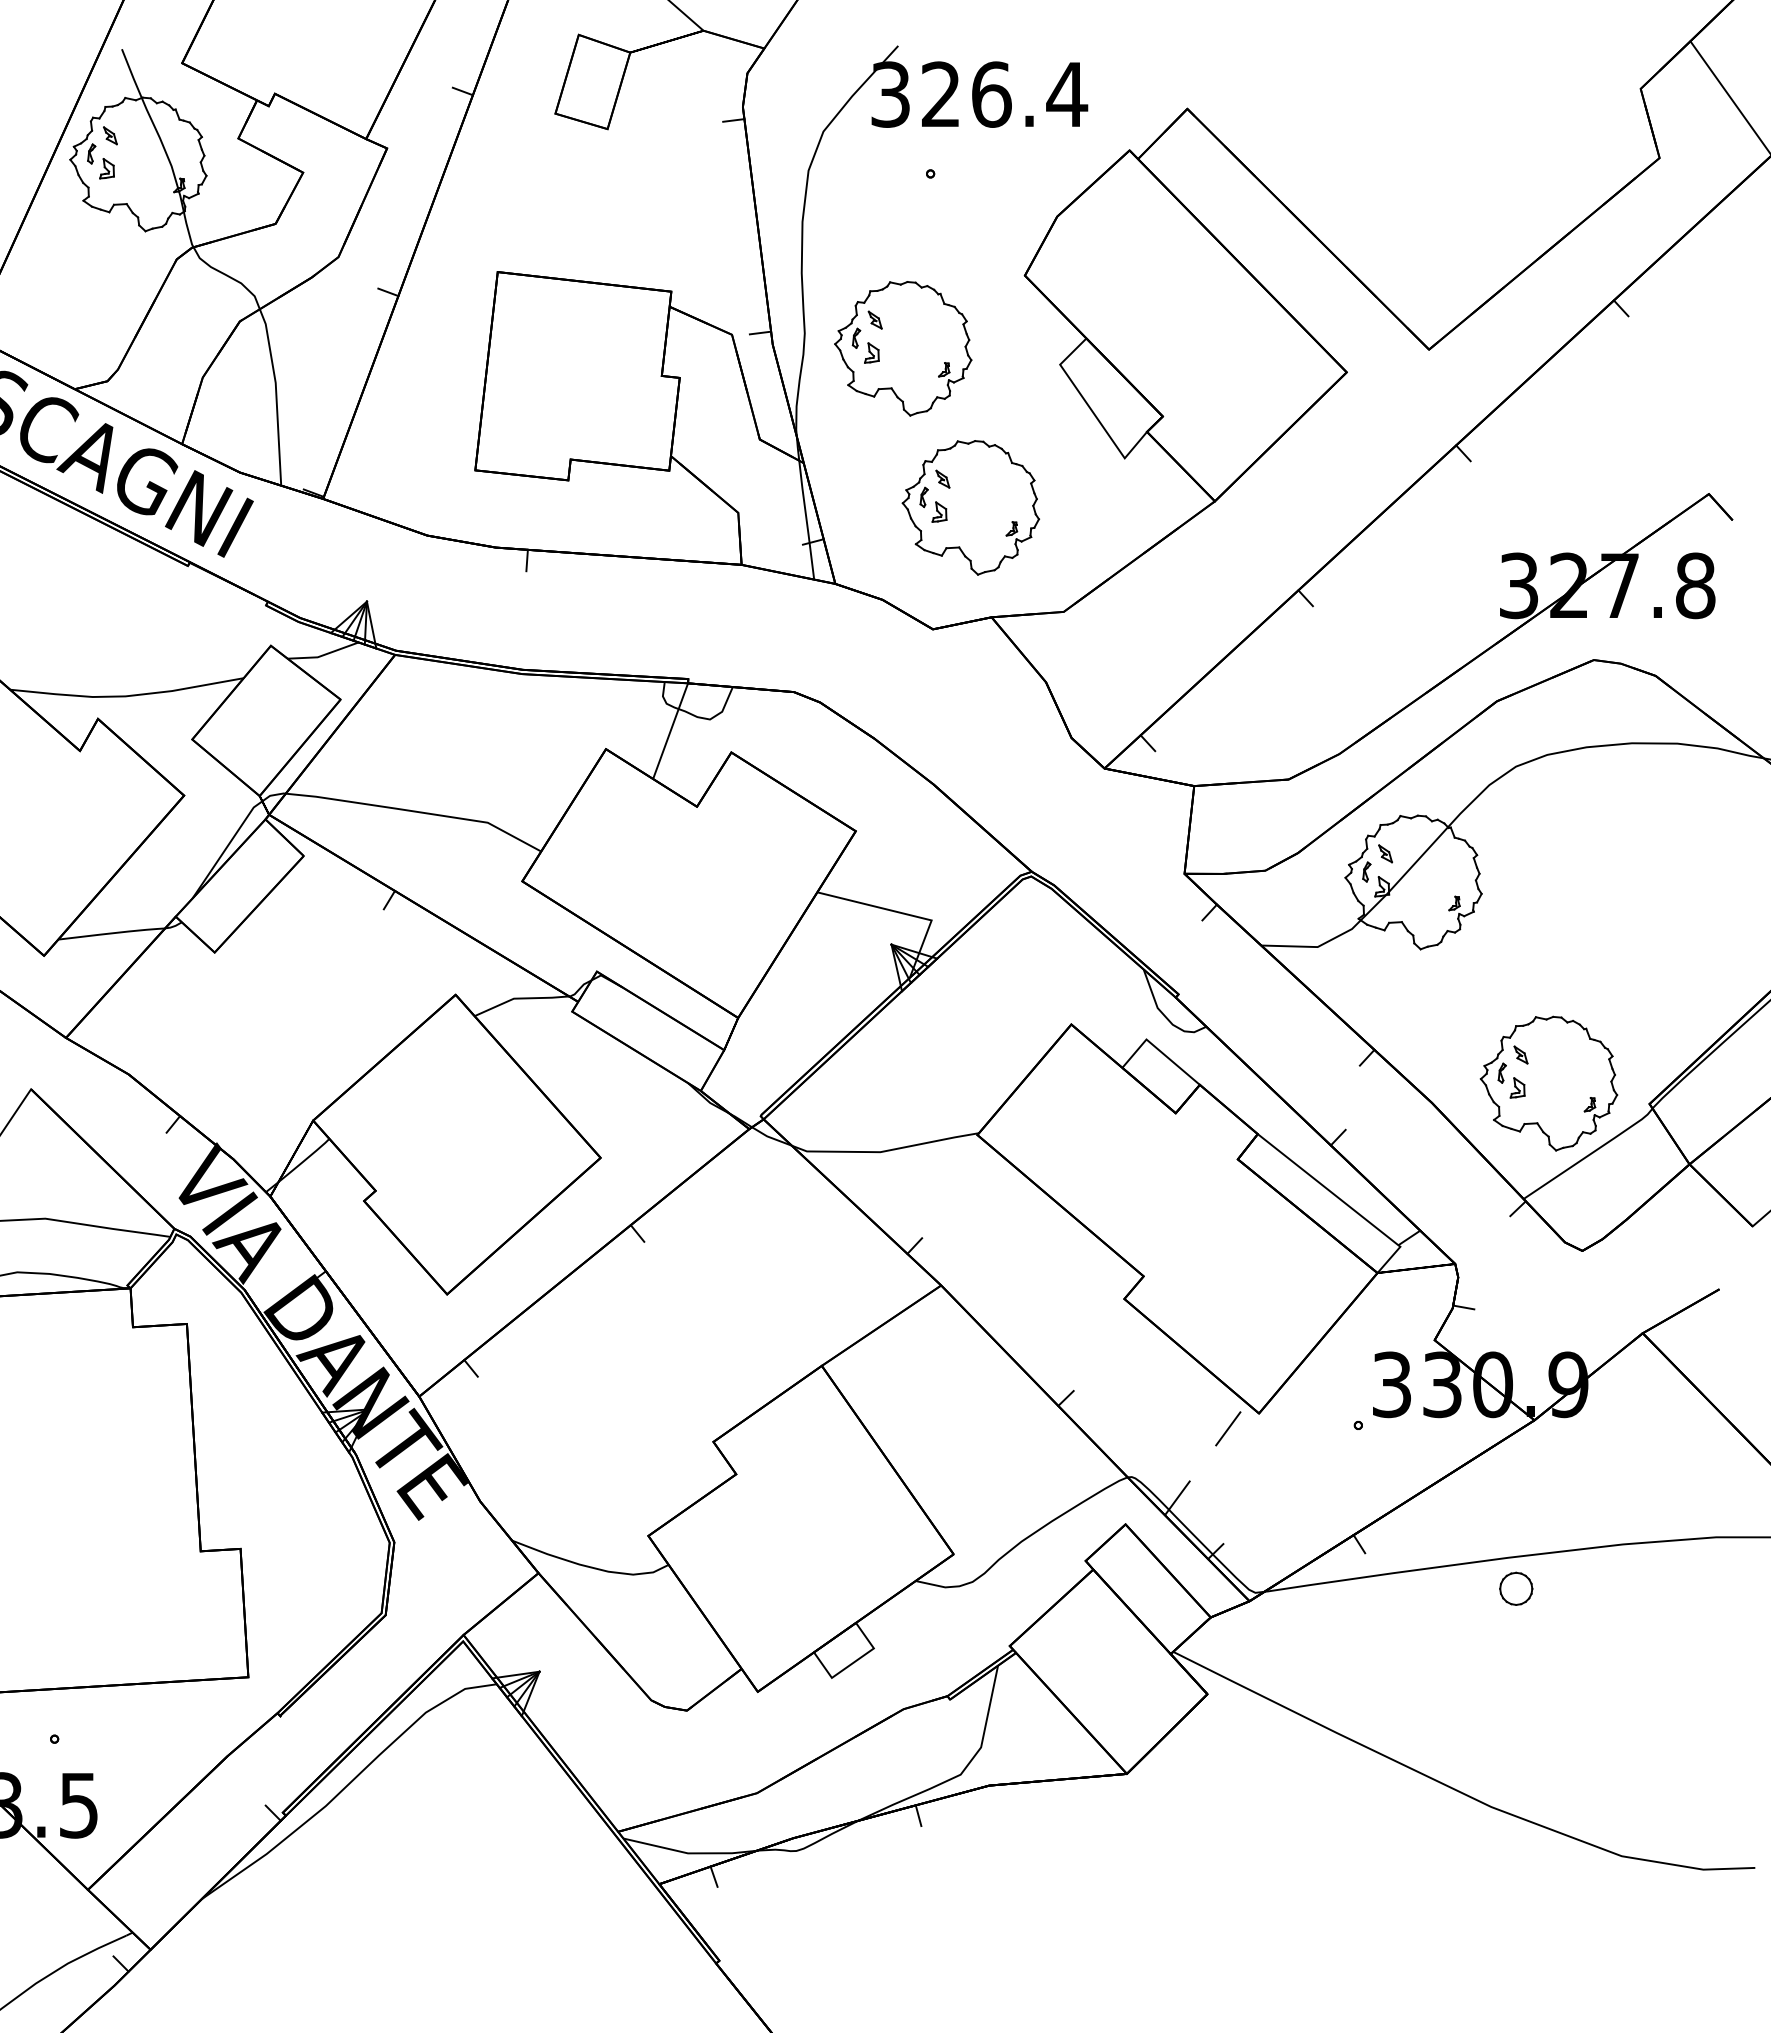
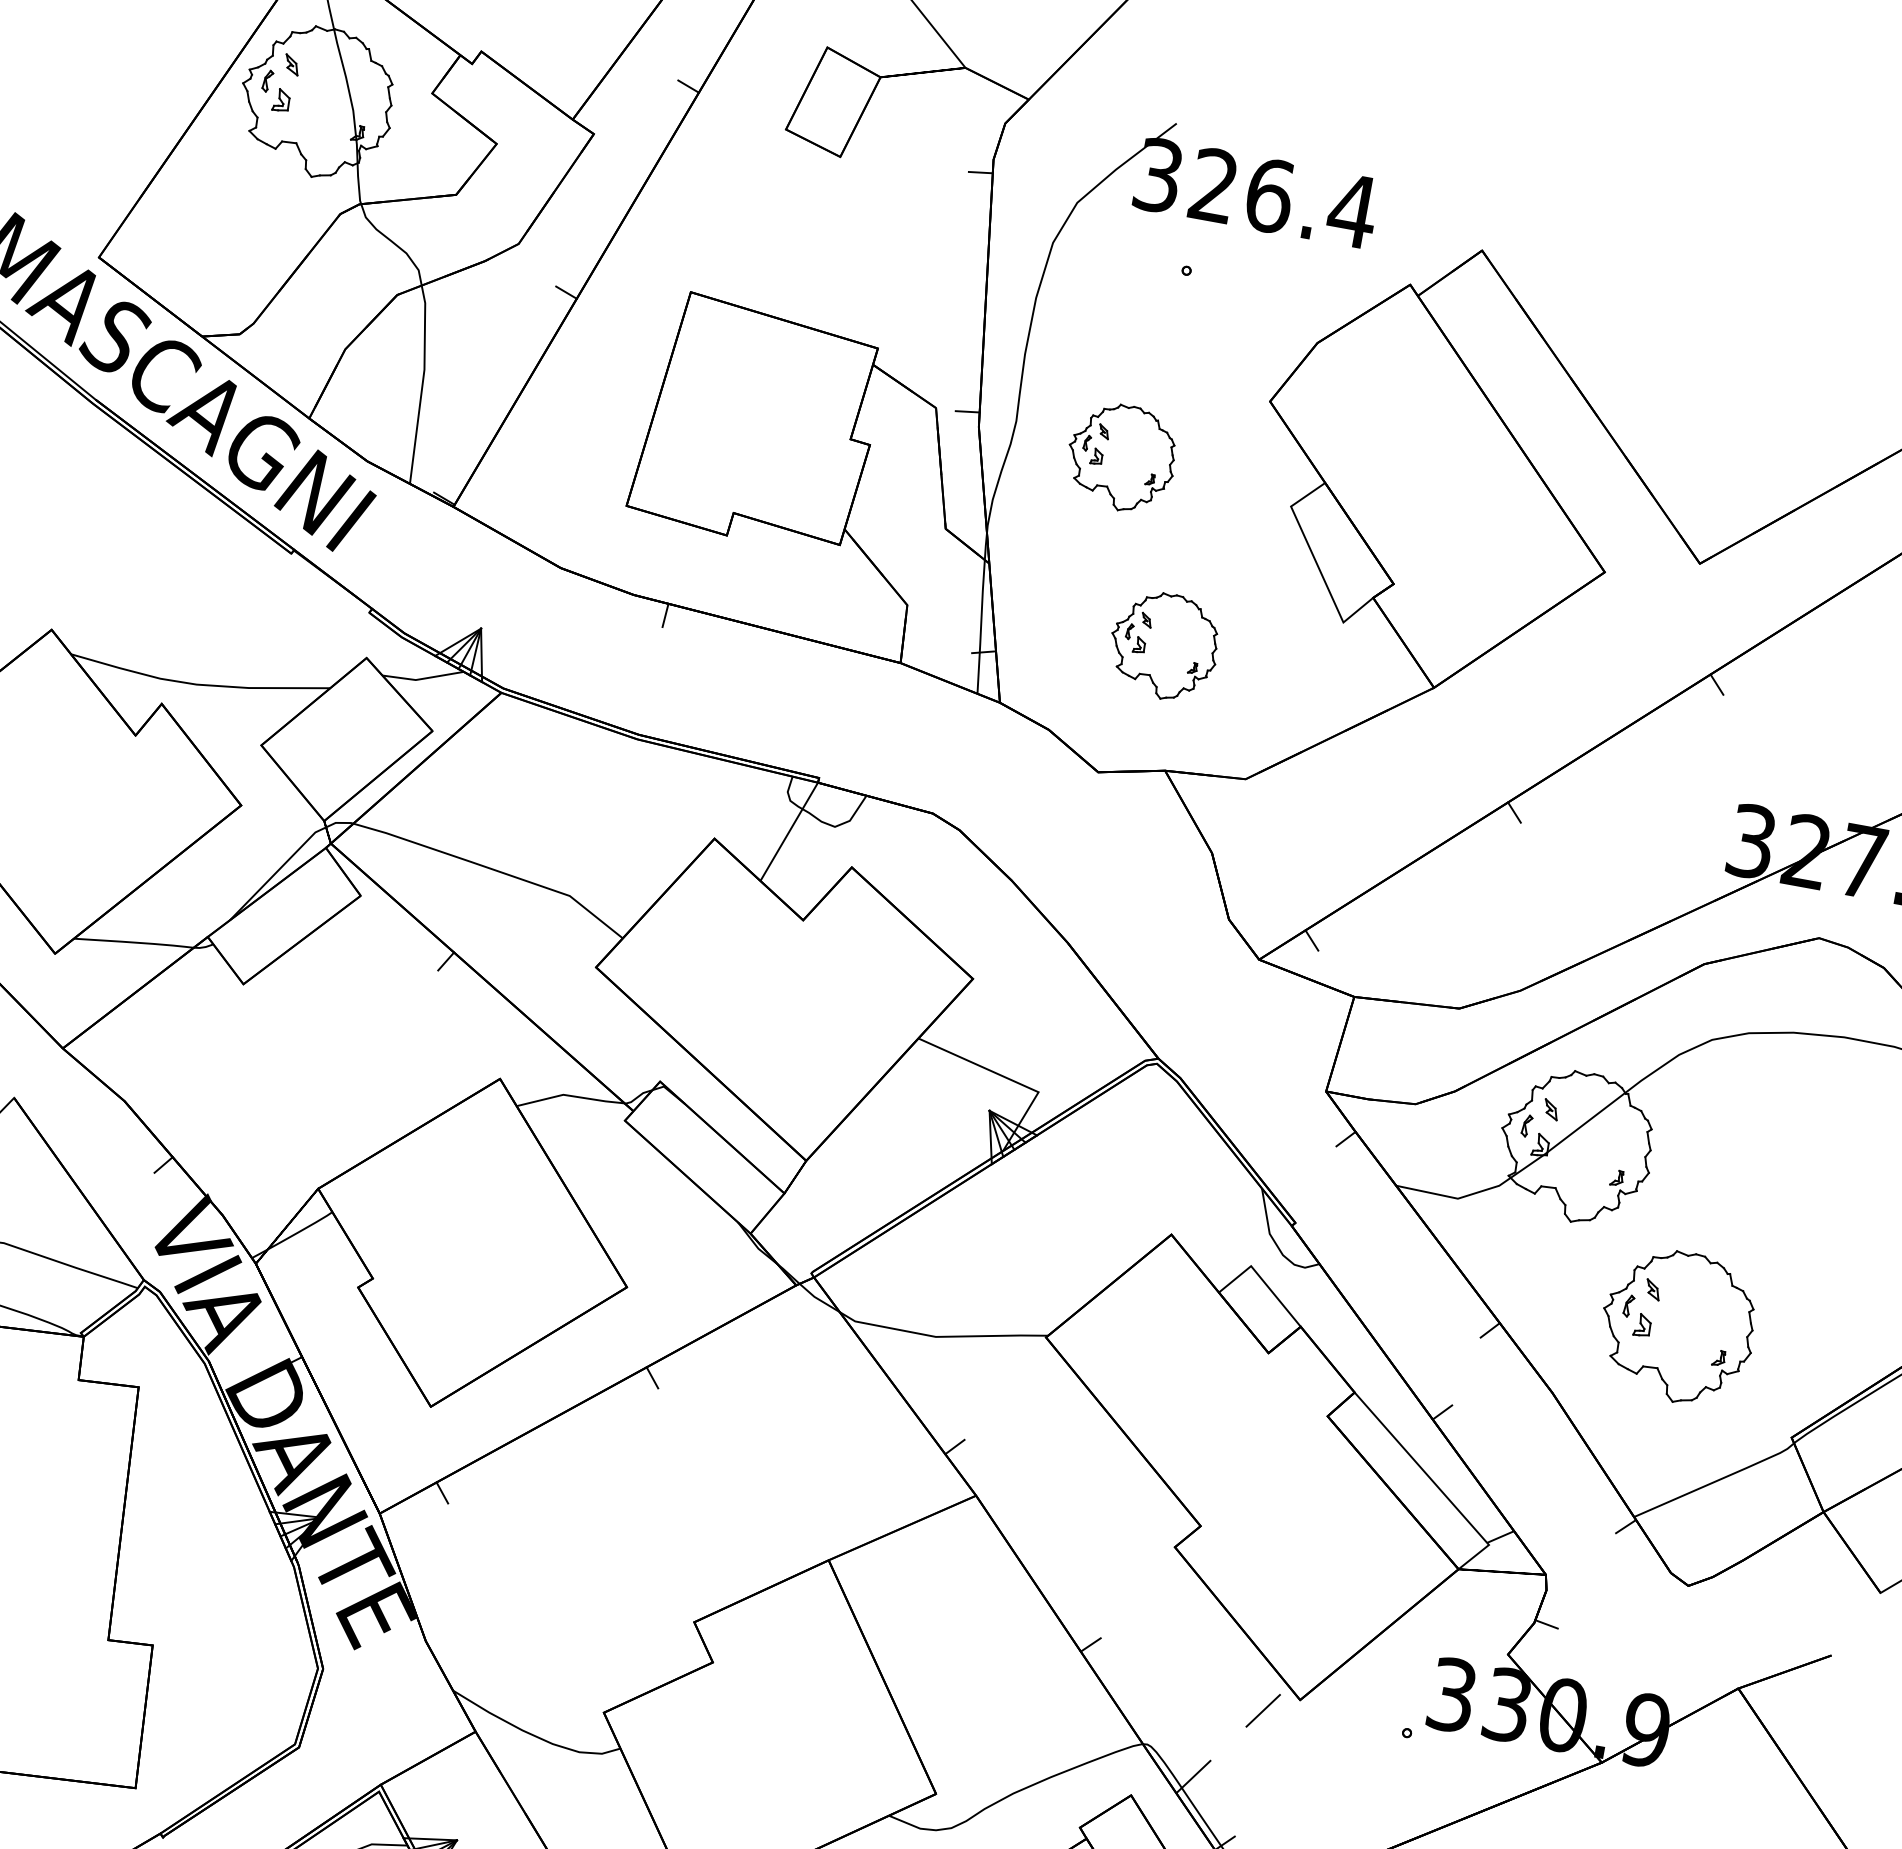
part: (903, 348) -> (1121, 457), size x0.7
part: (970, 507) -> (1163, 645), size x0.7
part: (1548, 1083) -> (1677, 1326), moved

